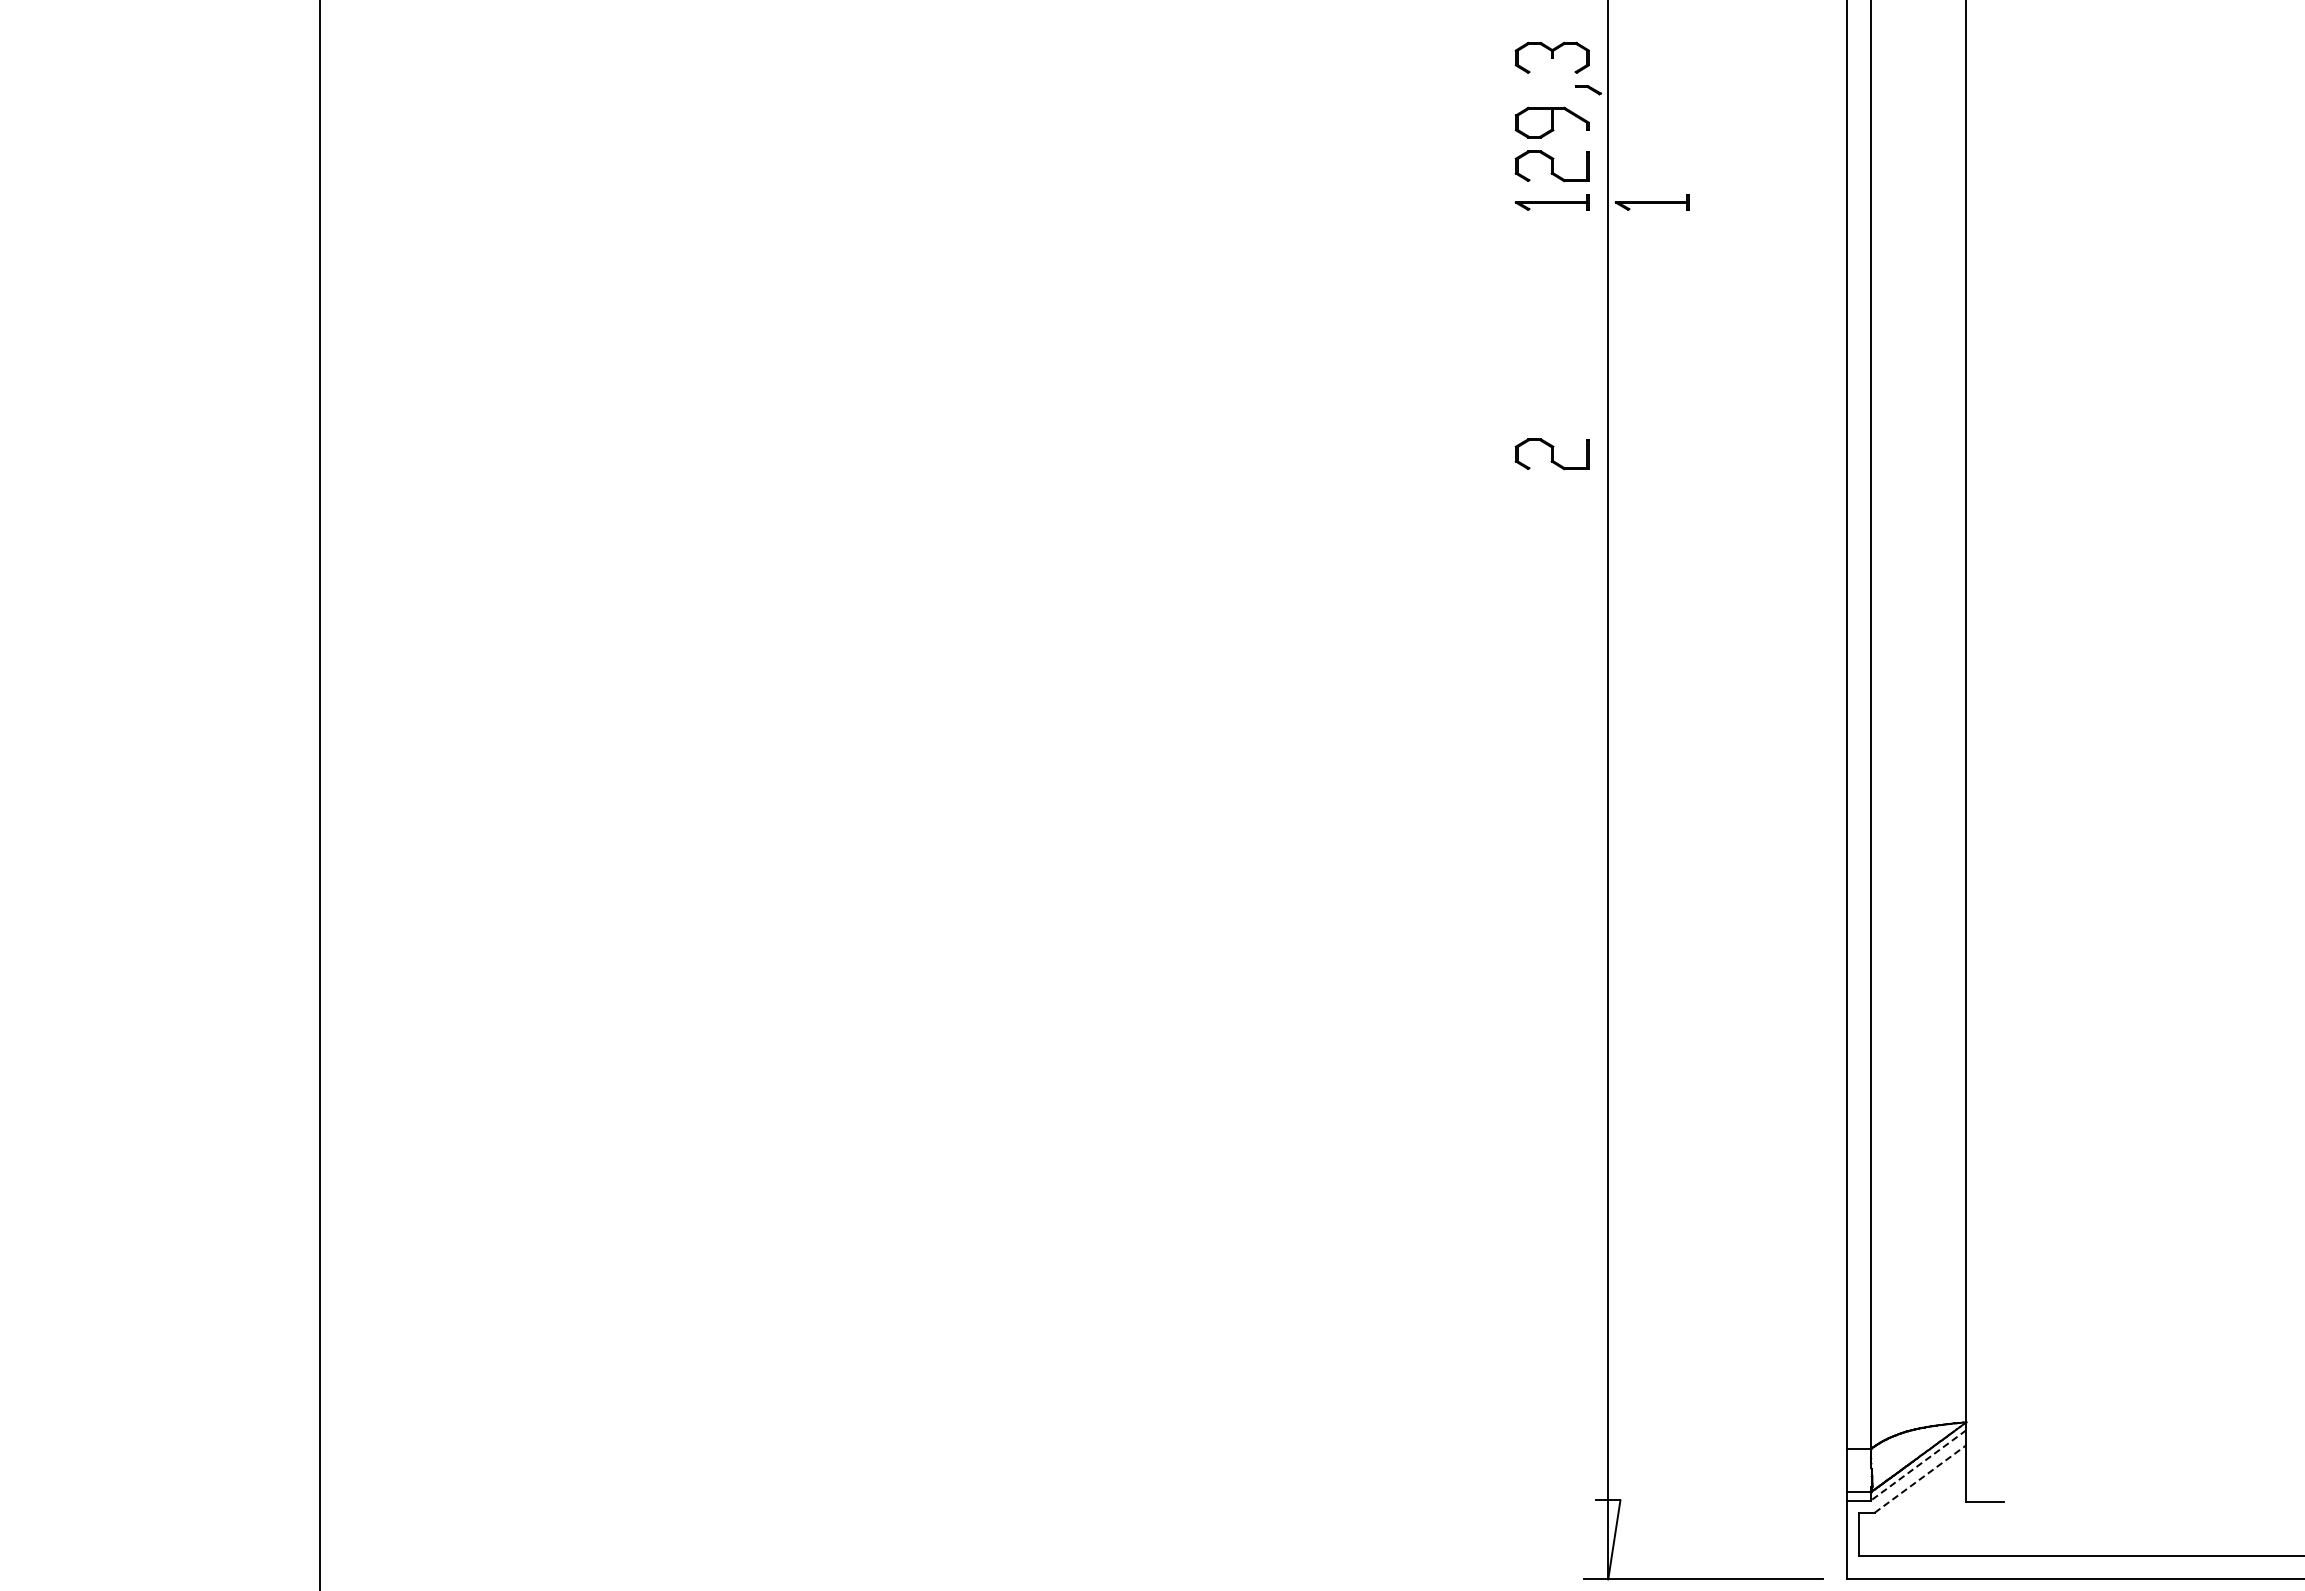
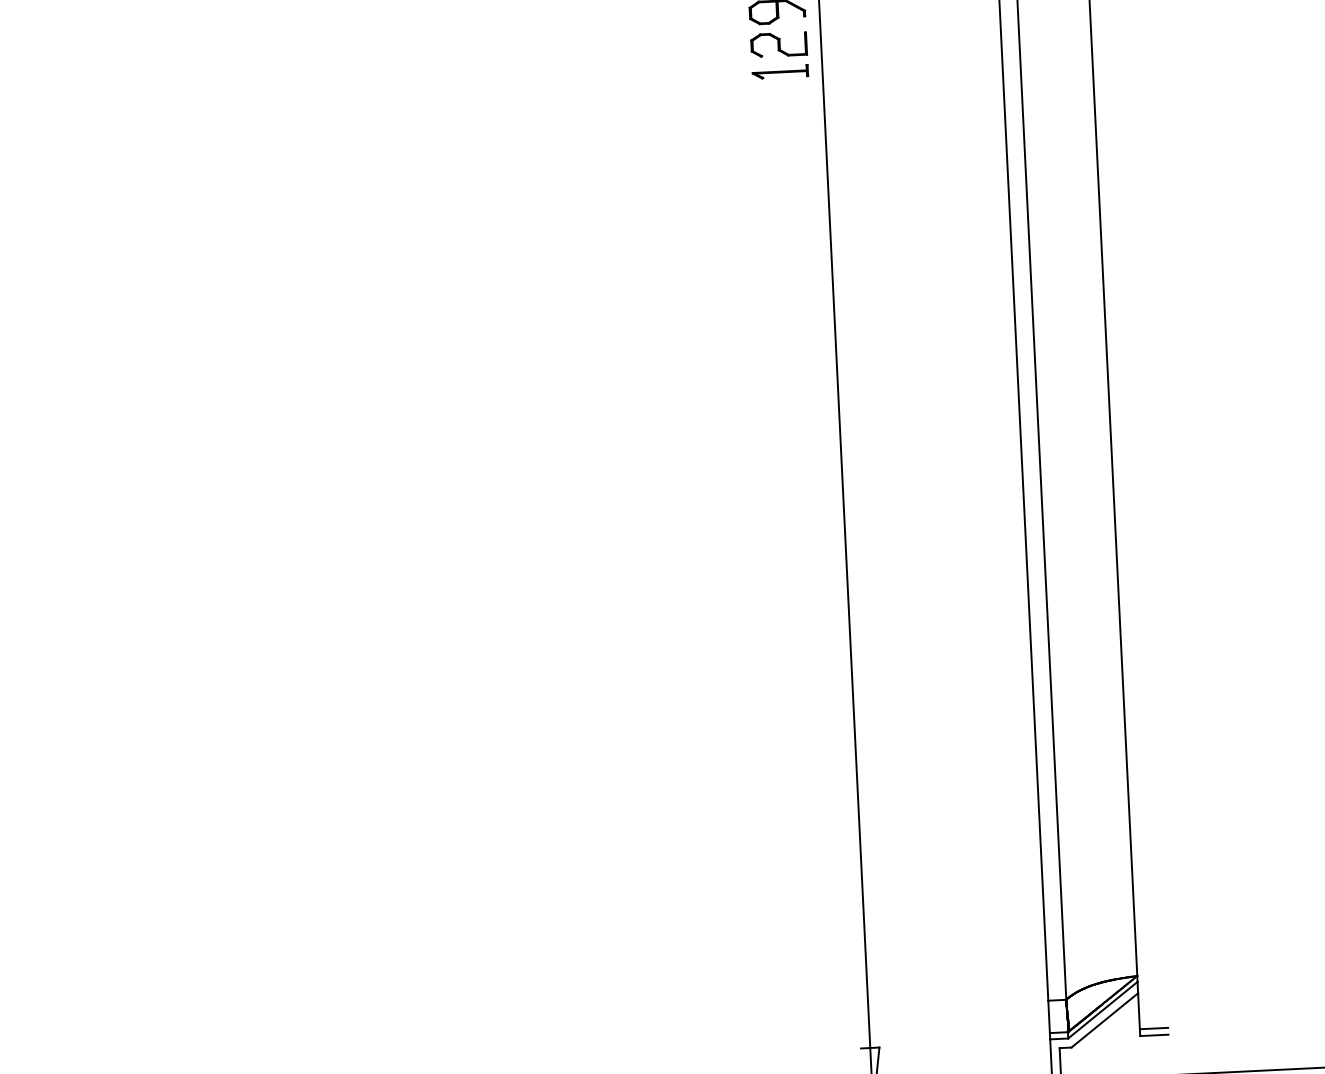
part: (1651, 202) -> (855, 68), removed
part: (1551, 454) -> (788, 262), removed
line: (1918, 1465) -> (1102, 1010), dashed -> solid
line: (1920, 1479) -> (1104, 1020), dashed -> solid
line: (1984, 1492) -> (1153, 1028), added

